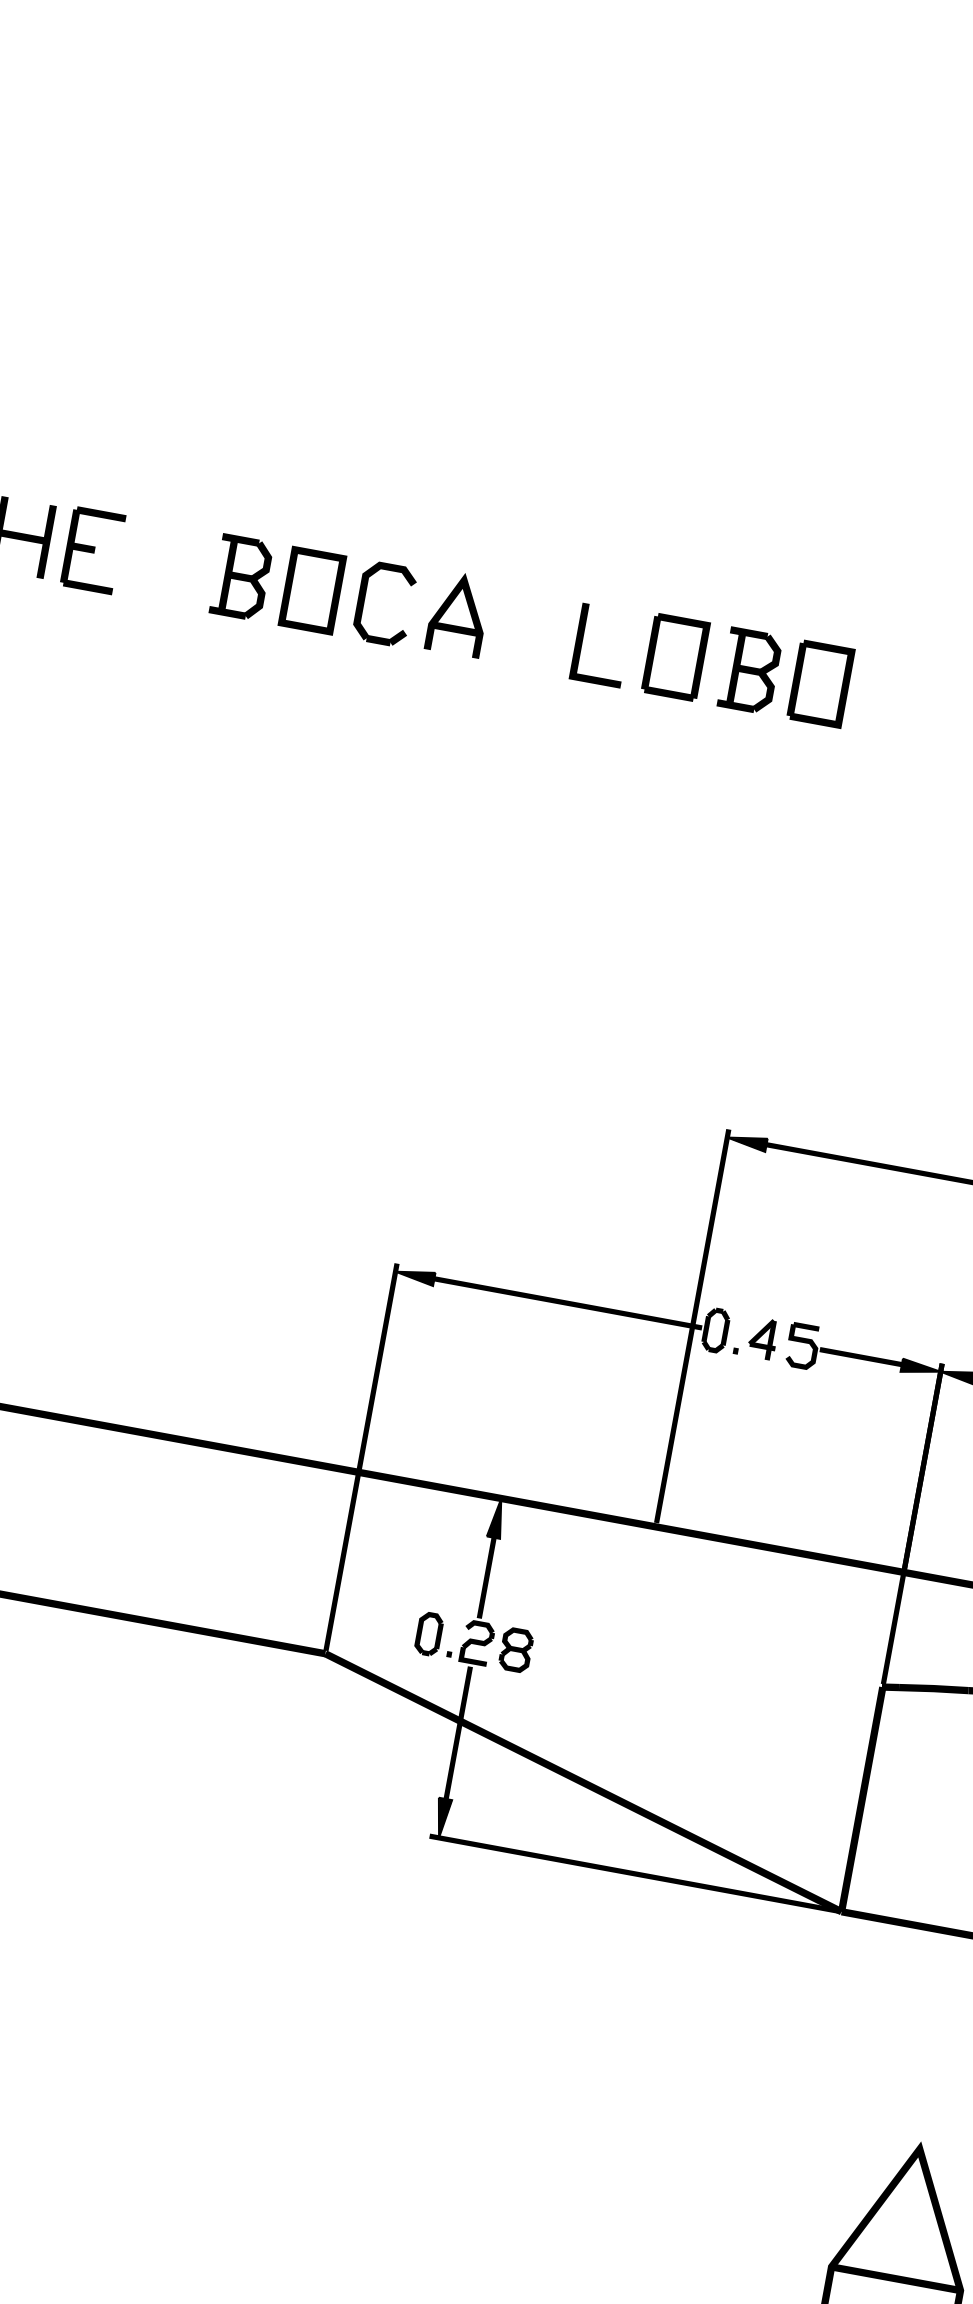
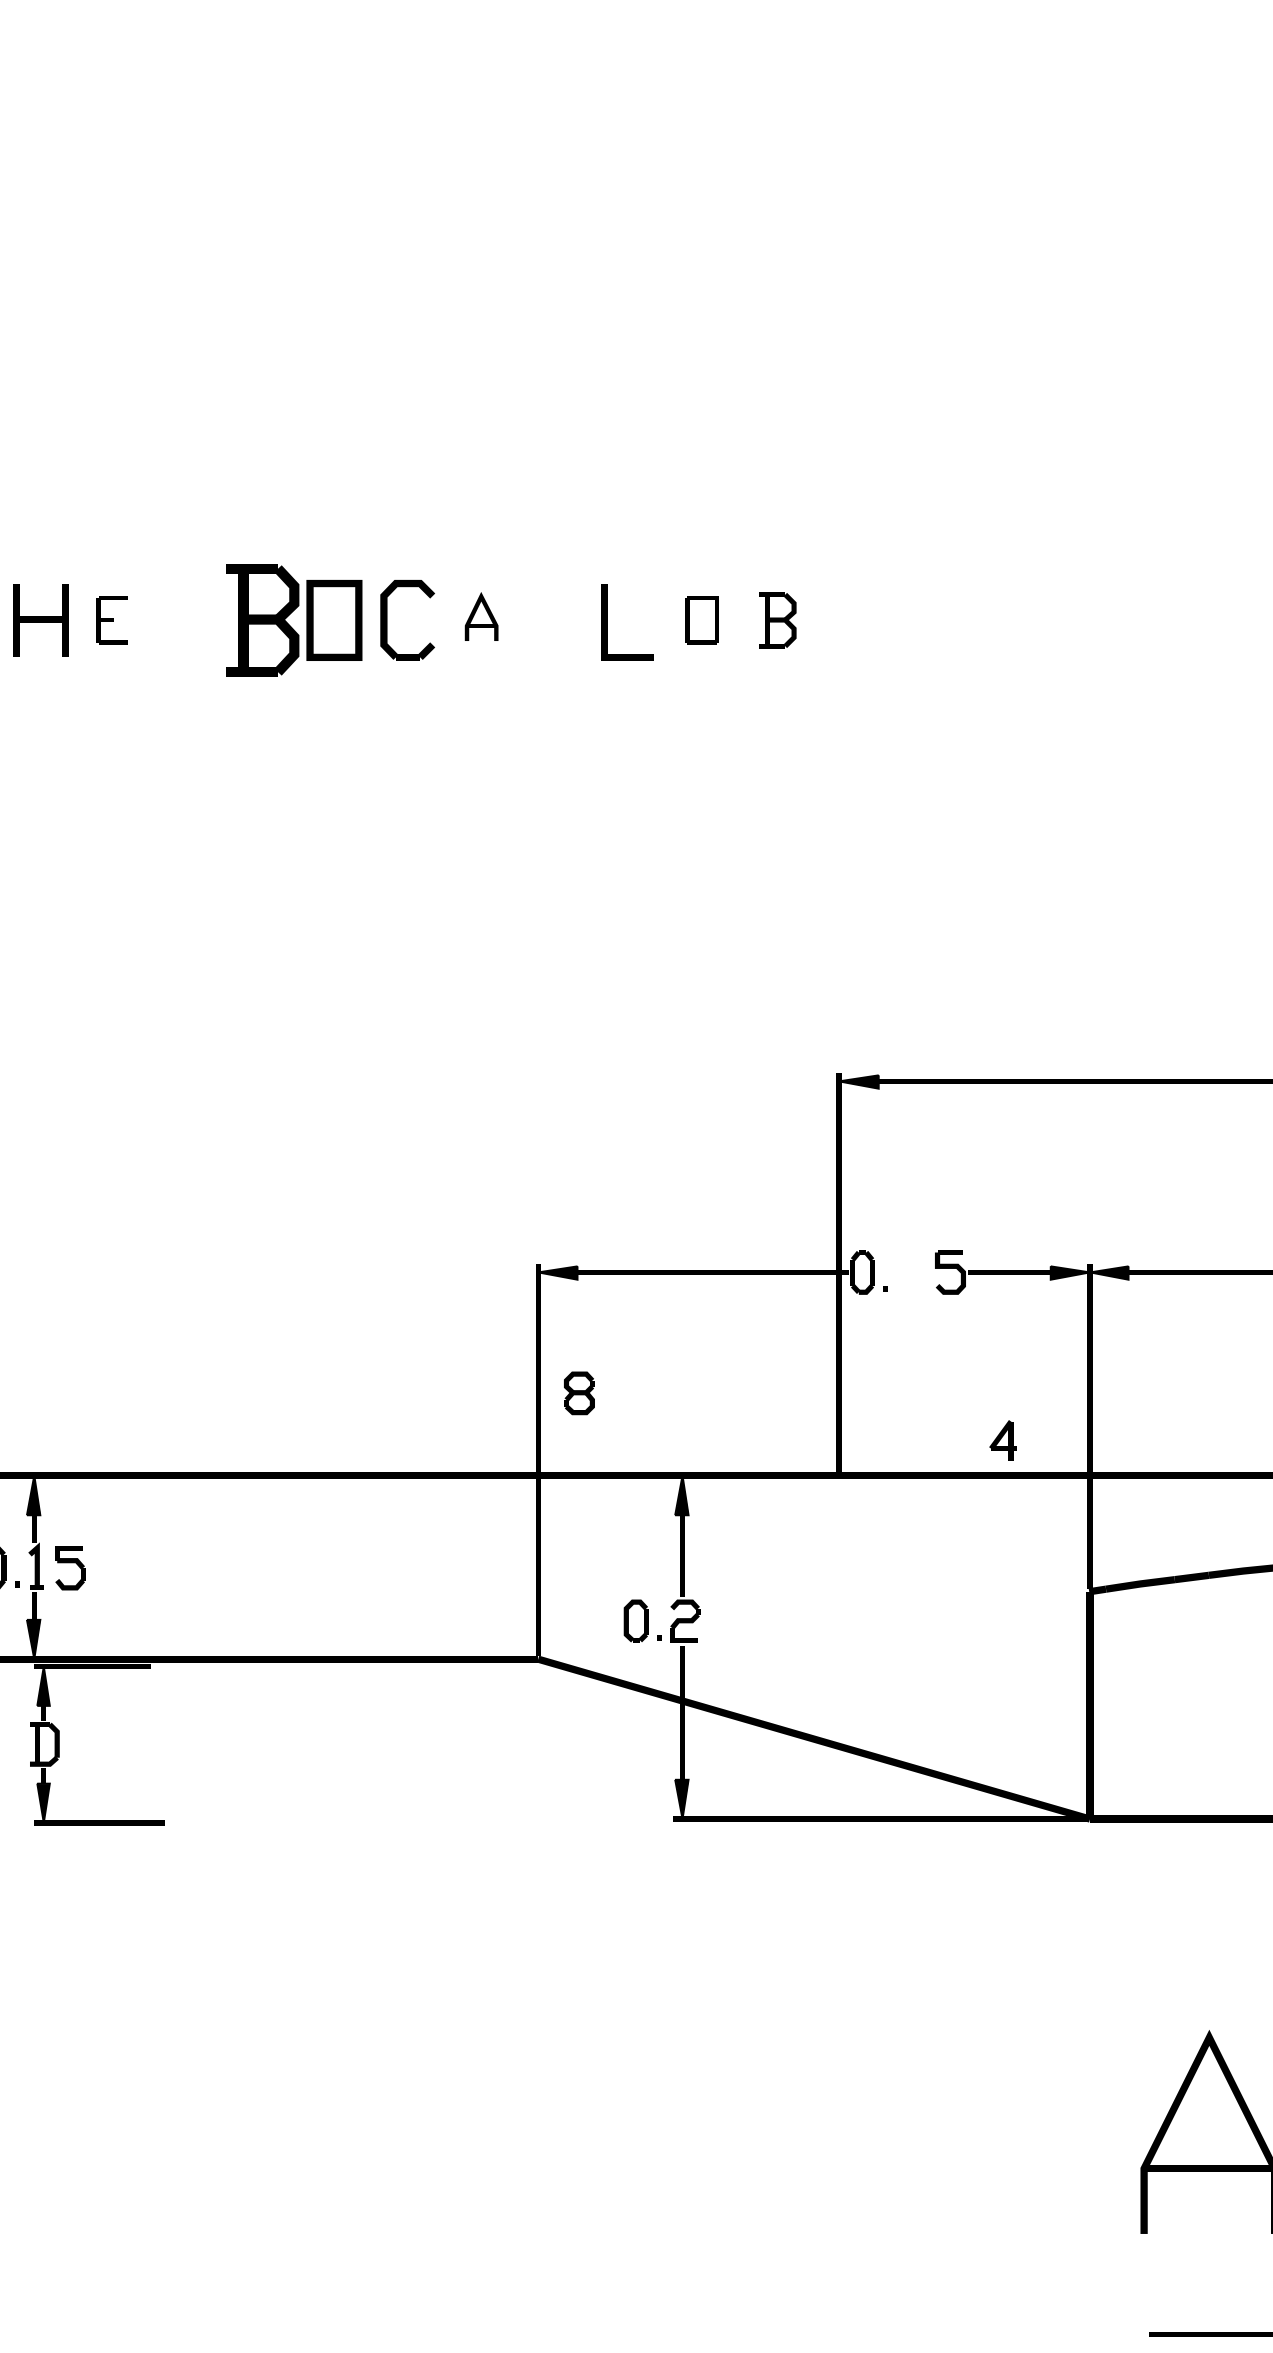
part: (93, 550) -> (112, 620), size x0.6
part: (241, 577) -> (262, 620), size x1.4
part: (458, 613) -> (481, 616), size x0.6
part: (676, 657) -> (702, 620), size x0.6
part: (750, 671) -> (777, 620), size x0.7
part: (820, 684) -> (848, 620), removed
part: (762, 1338) -> (1002, 1440), moved
part: (516, 1650) -> (579, 1393), moved

